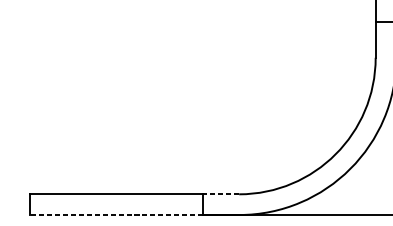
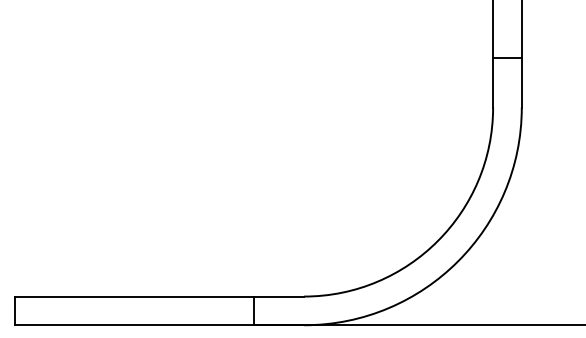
line: (221, 194) -> (279, 296), dashed -> solid
line: (116, 215) -> (134, 325), dashed -> solid

